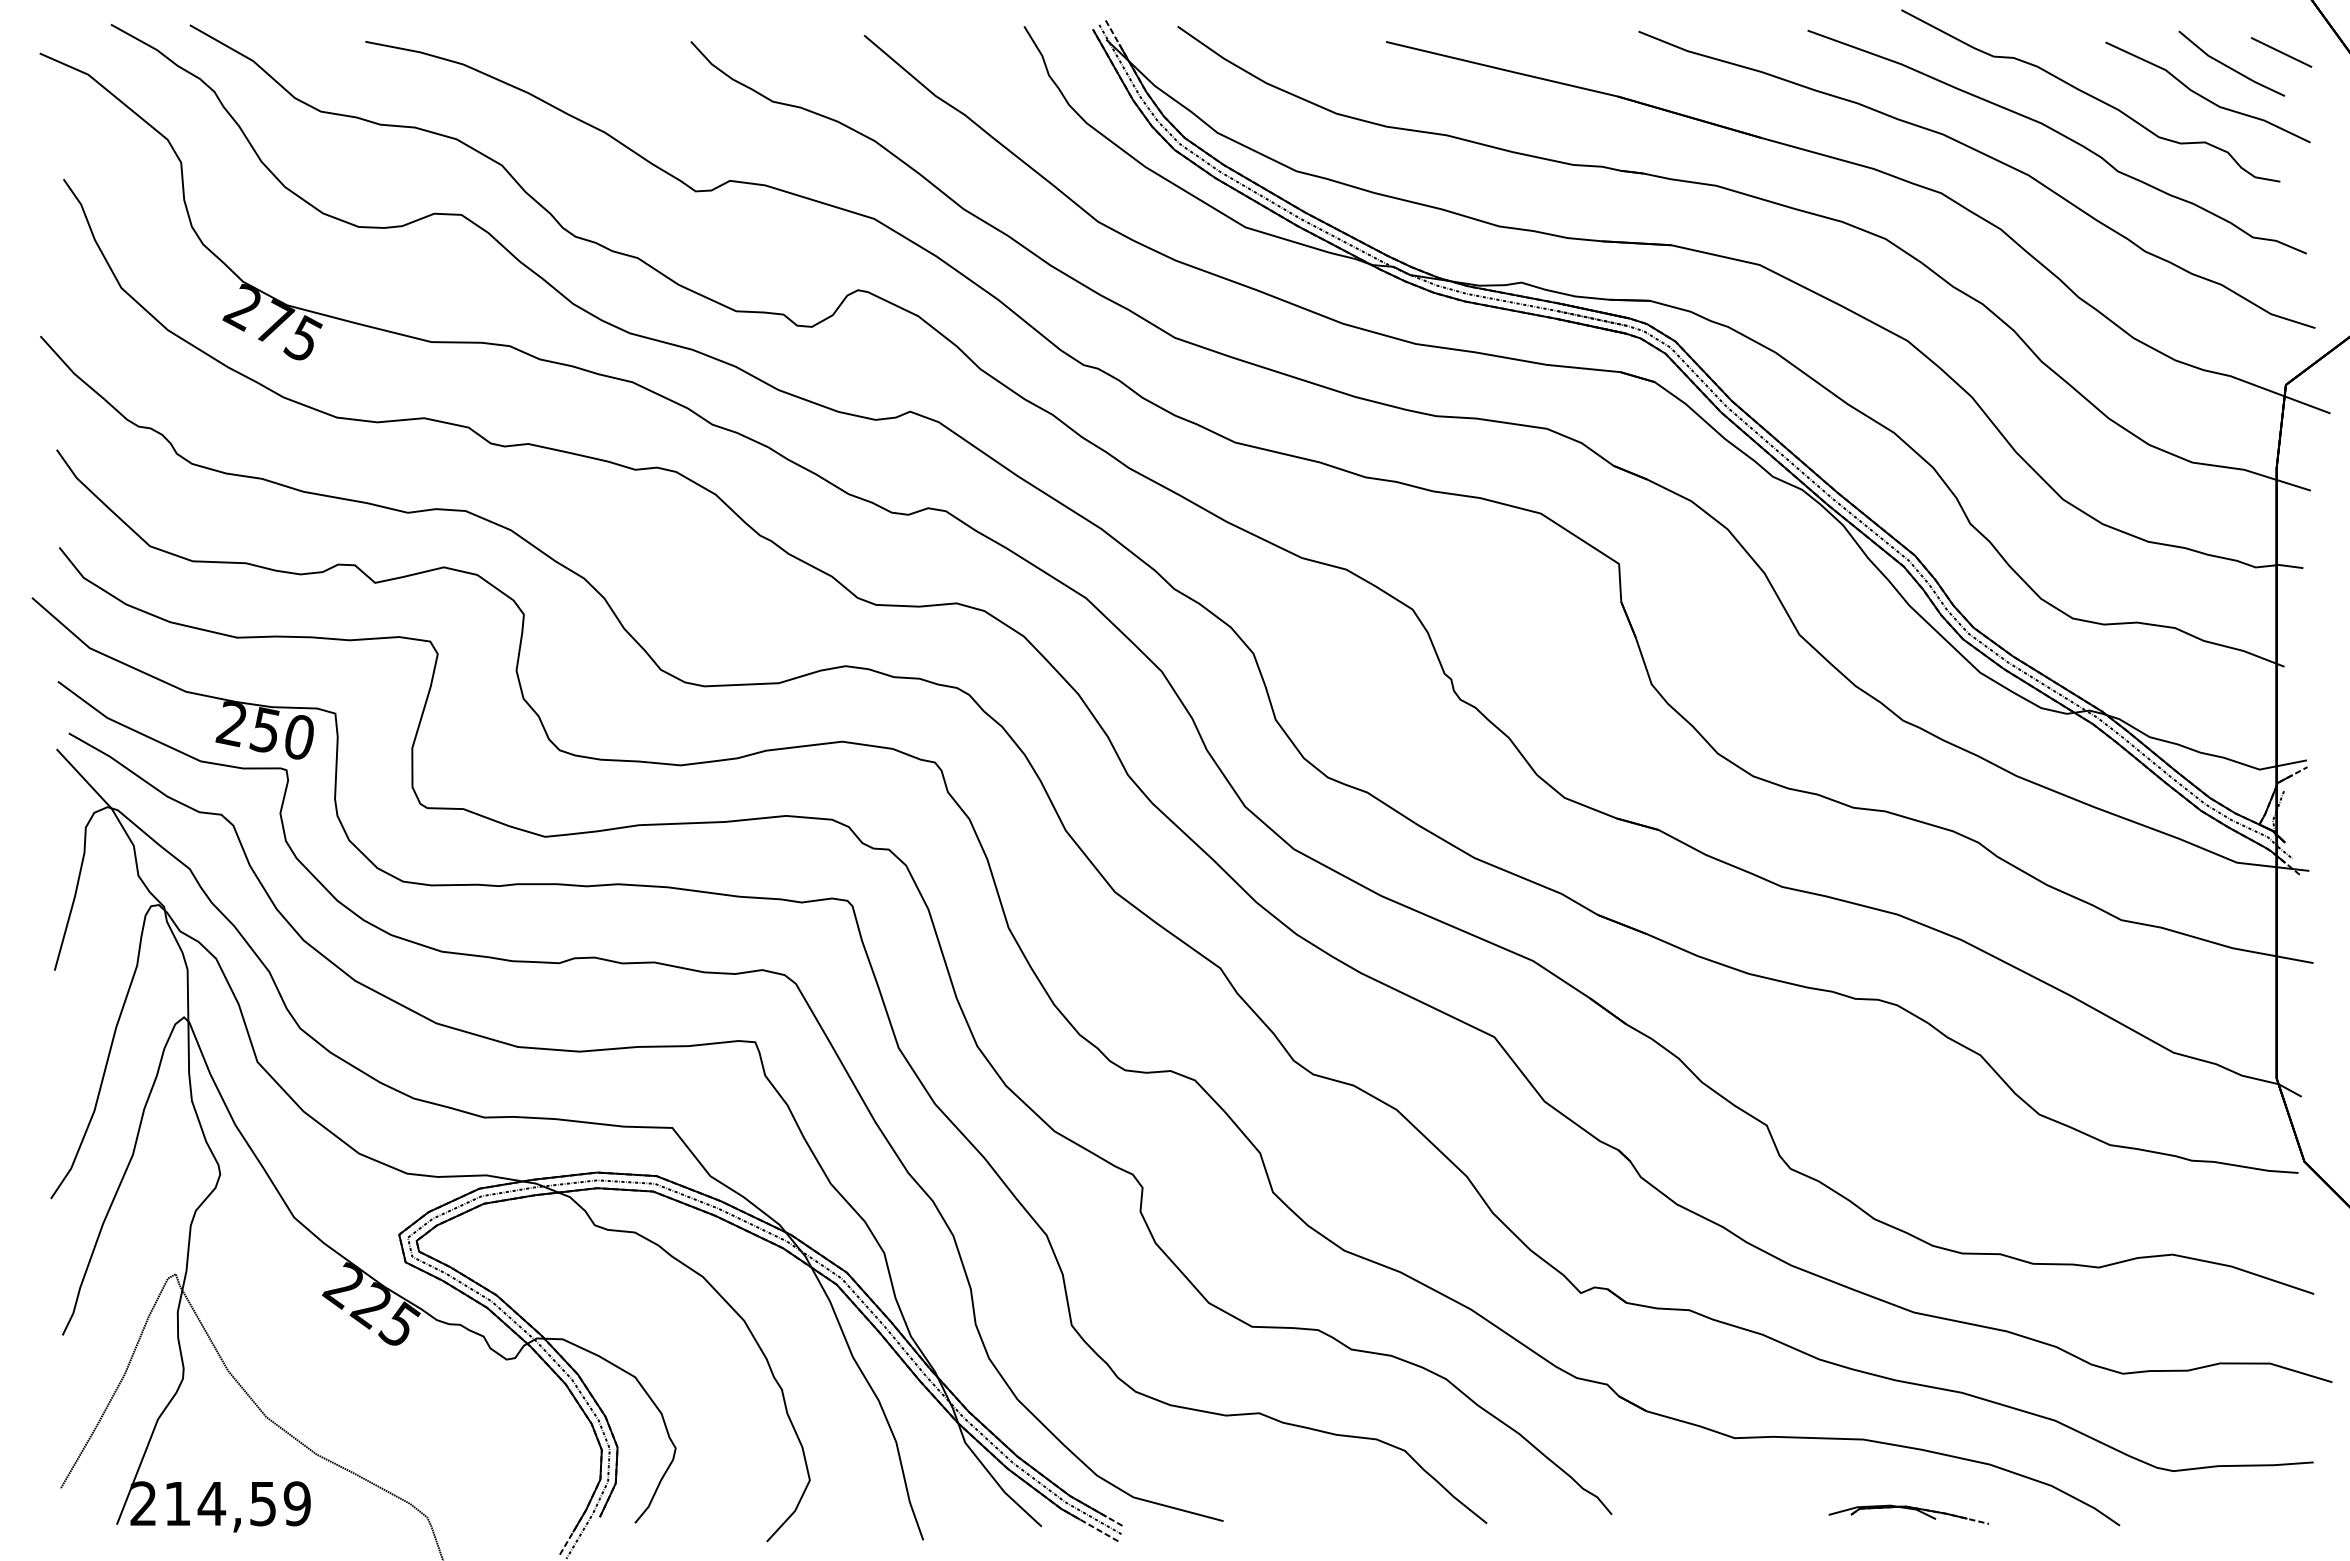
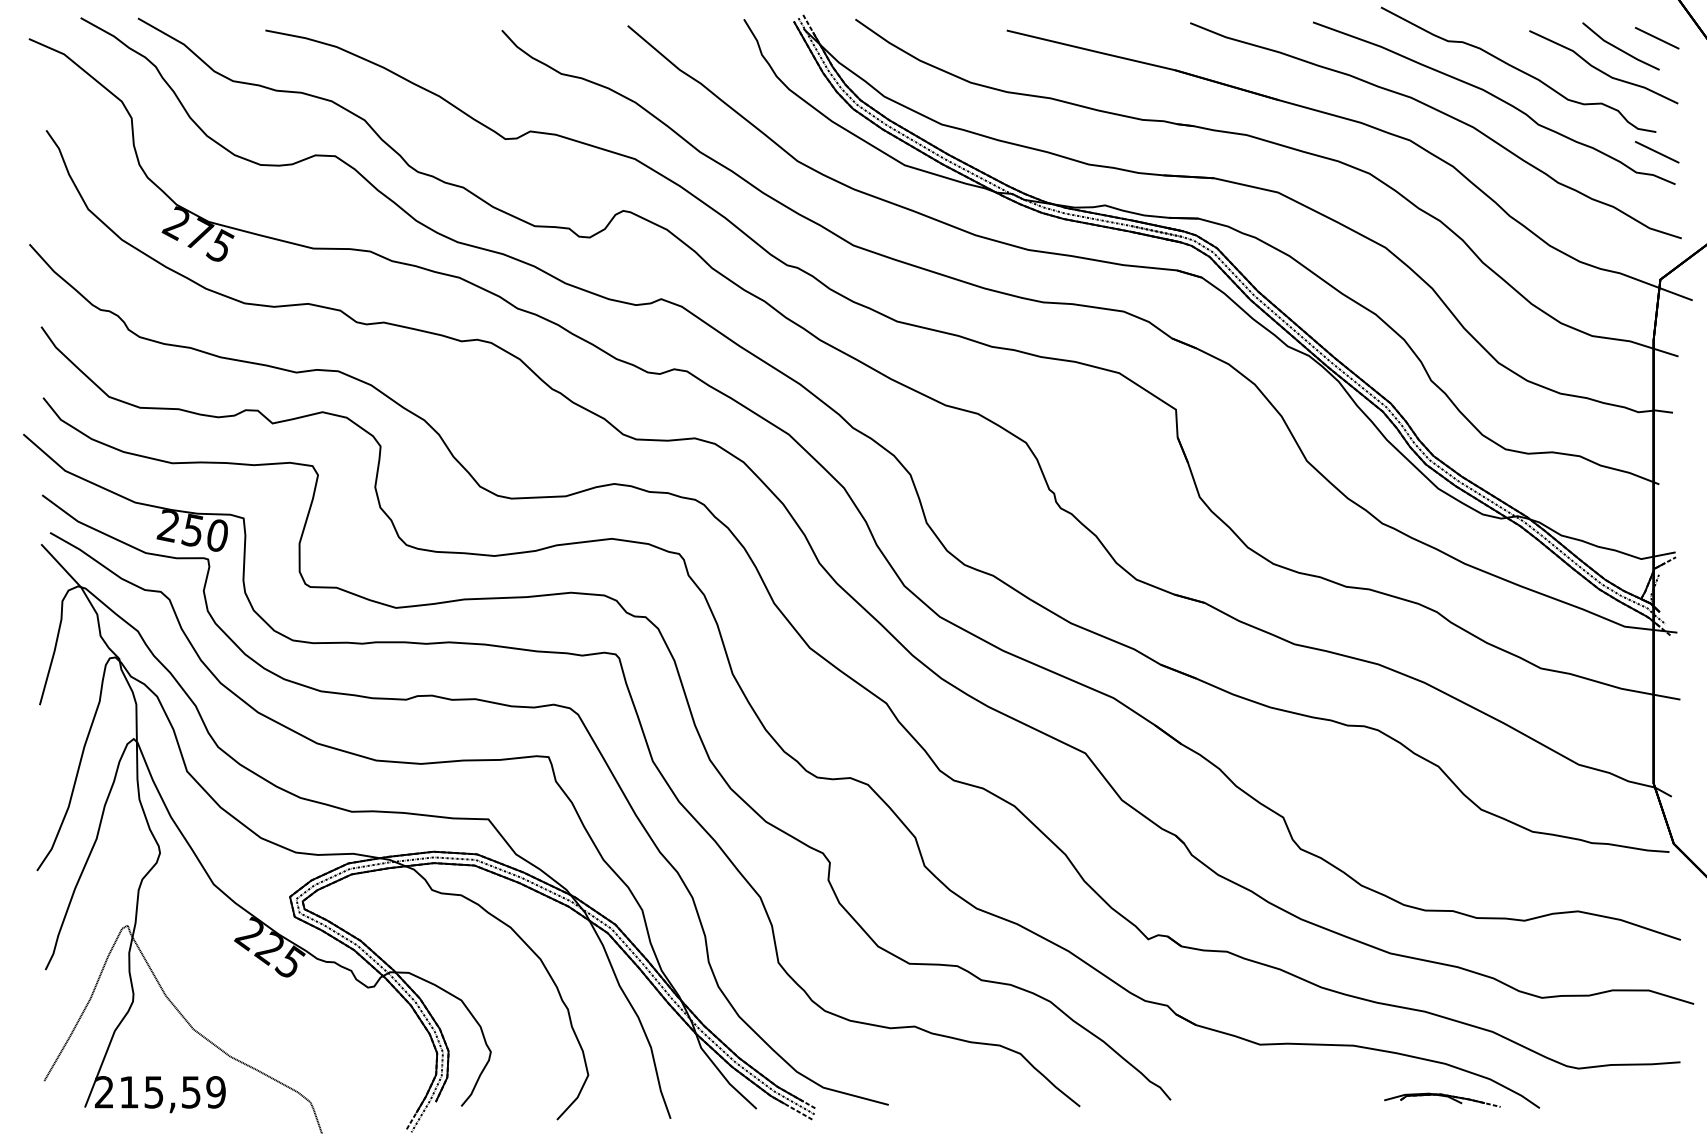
line: (2281, 209) -> (1657, 152), added
text: (211, 1504) -> (153, 1092), 214,59 -> 215,59
part: (1908, 1514) -> (1442, 1100), moved

